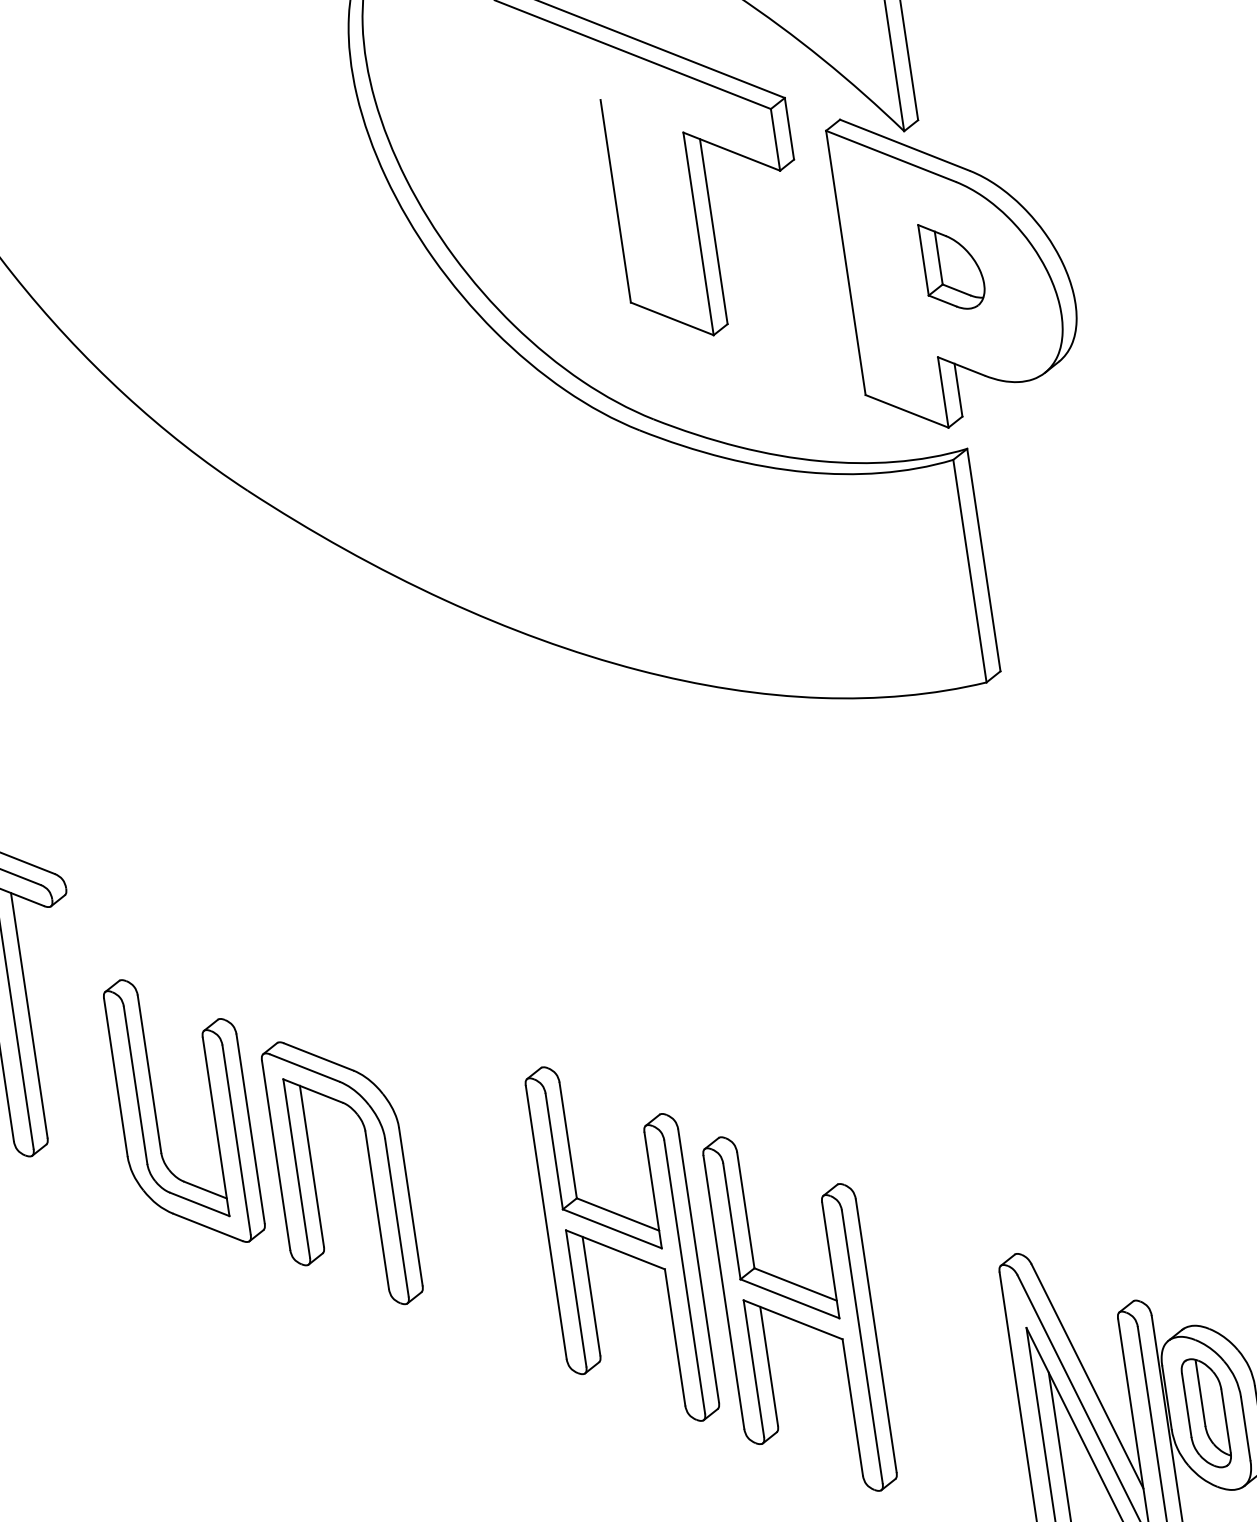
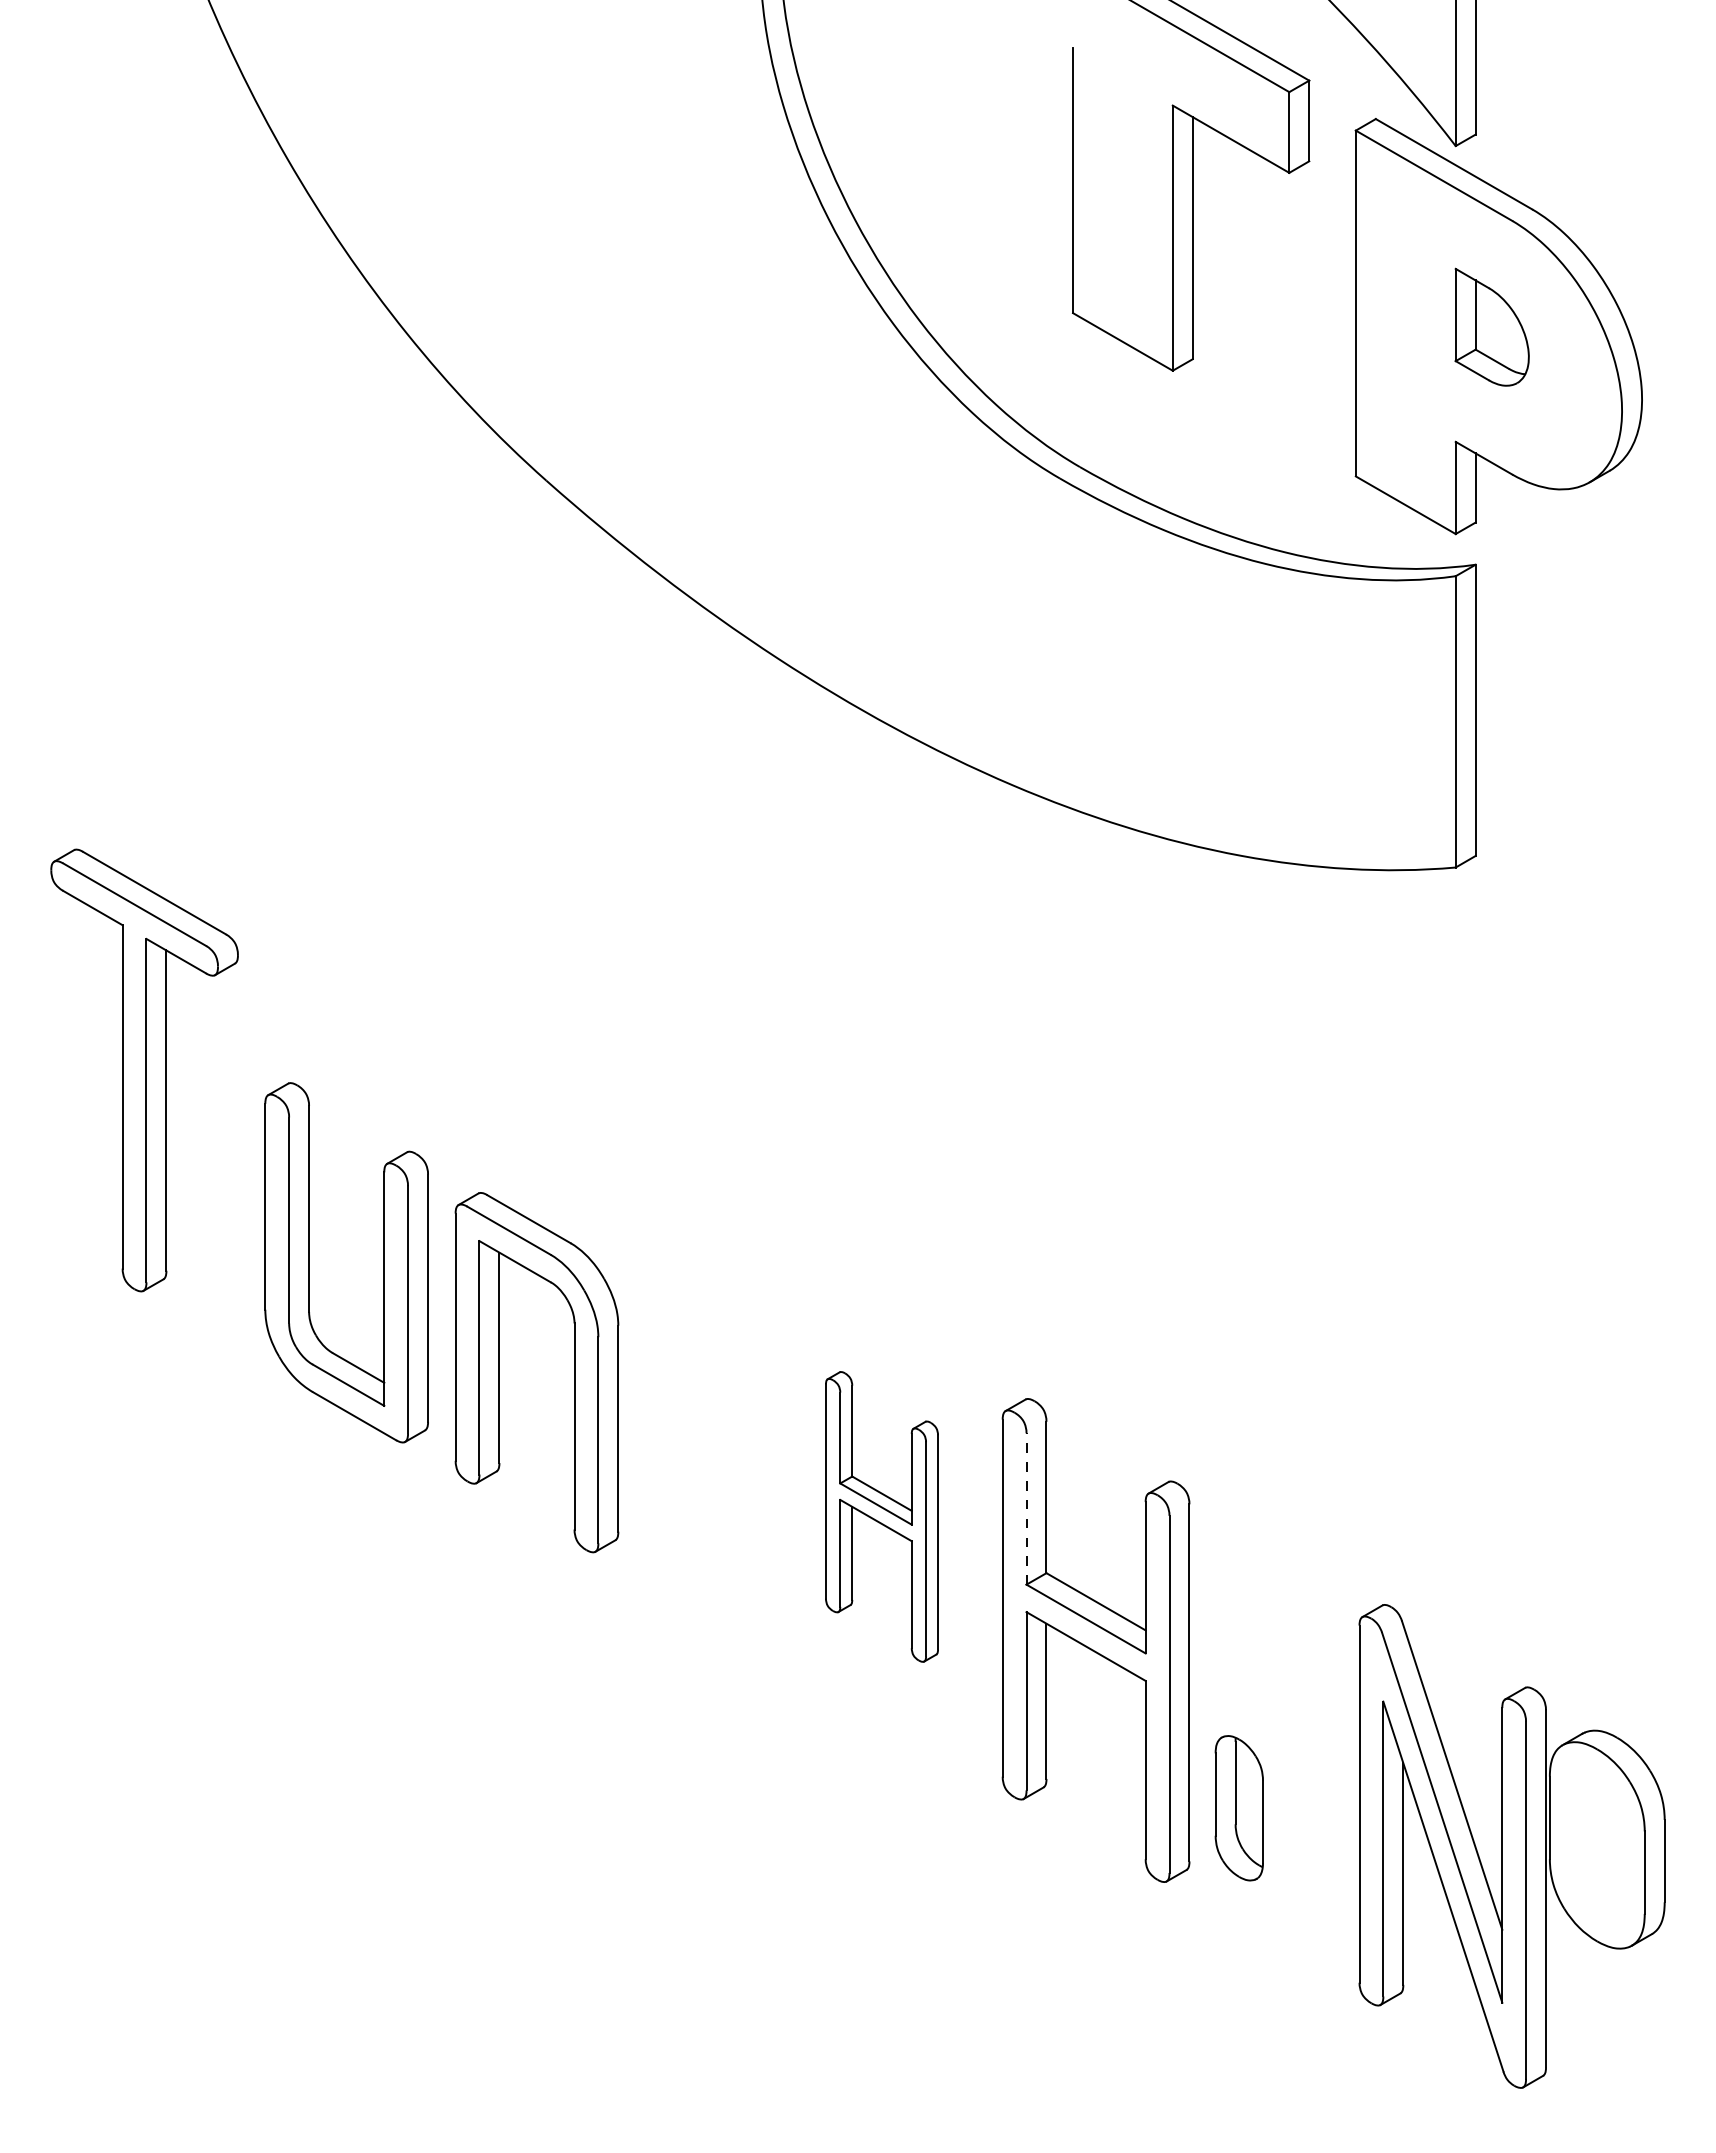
line: (731, 1221) -> (1026, 1508), solid -> dashed
part: (621, 1243) -> (881, 1516), size x0.6
part: (1205, 1413) -> (1238, 1808), moved

